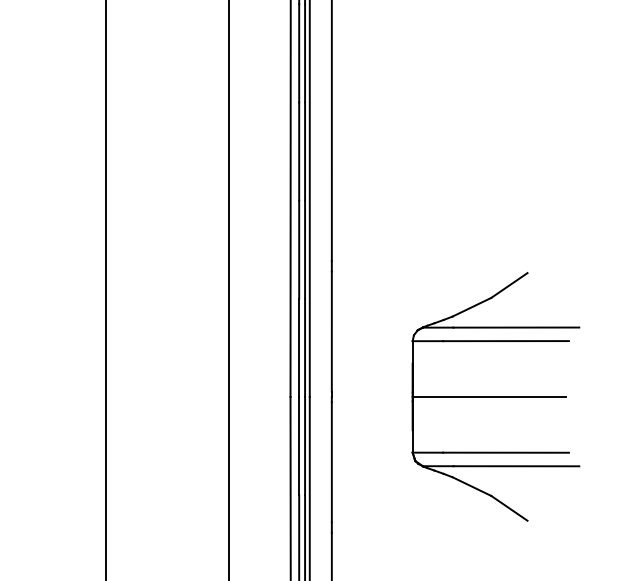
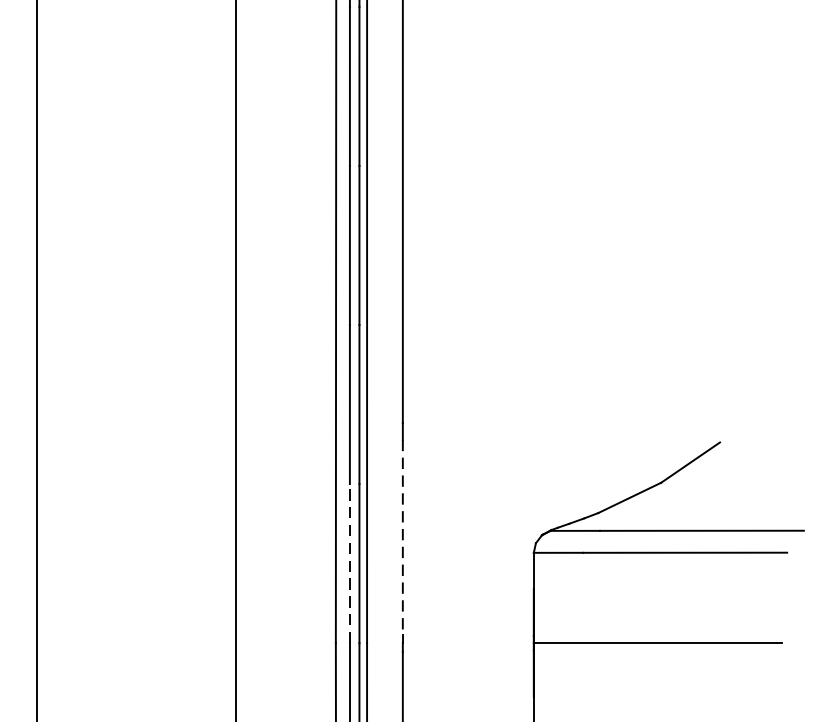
line: (331, 332) -> (402, 538), solid -> dashed
line: (299, 347) -> (350, 563), solid -> dashed

